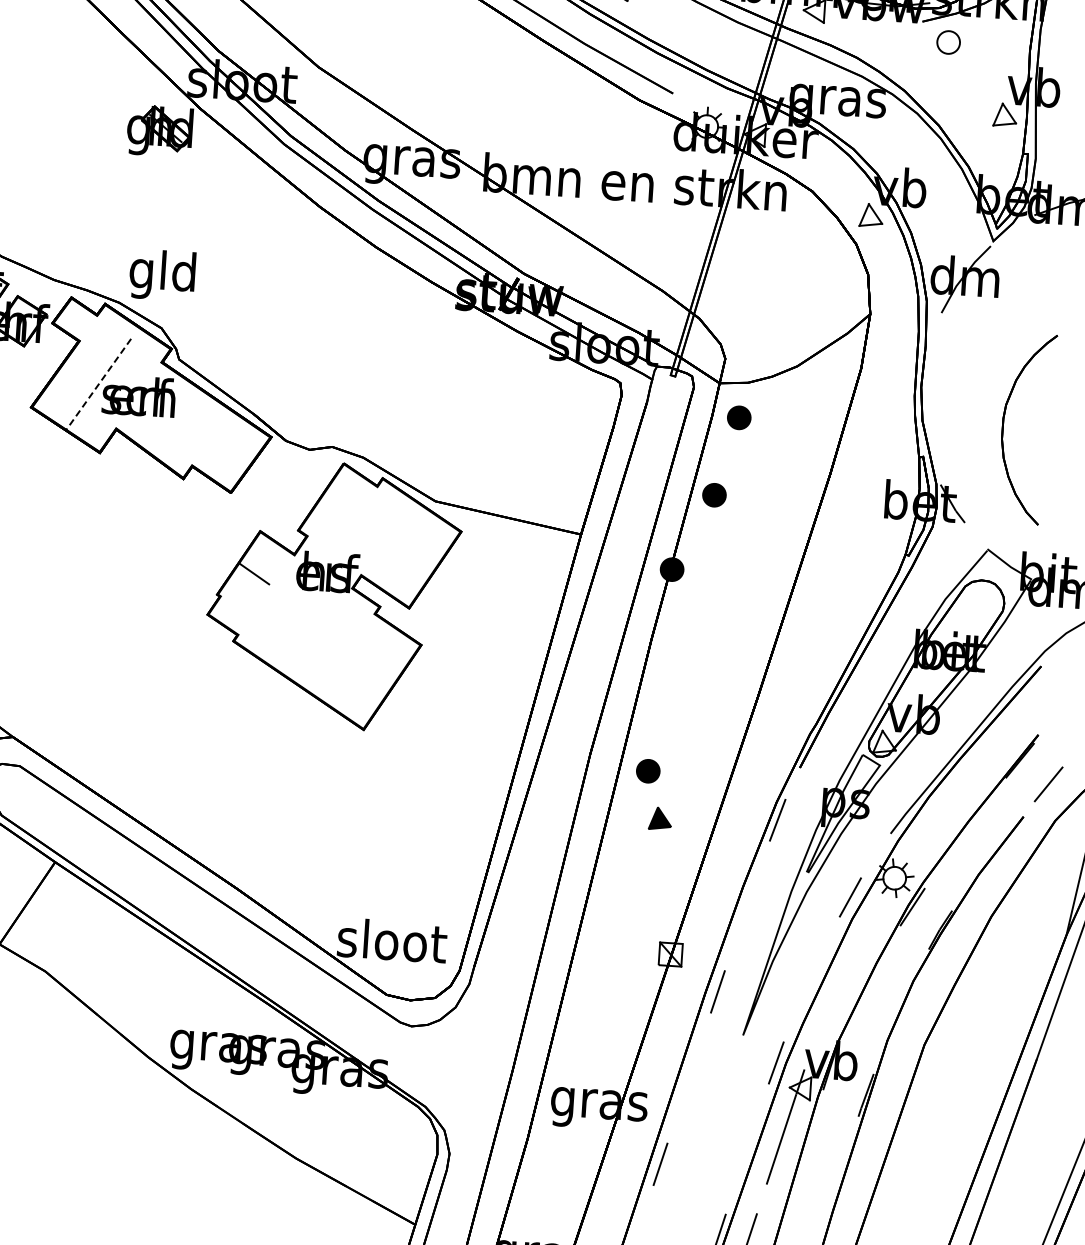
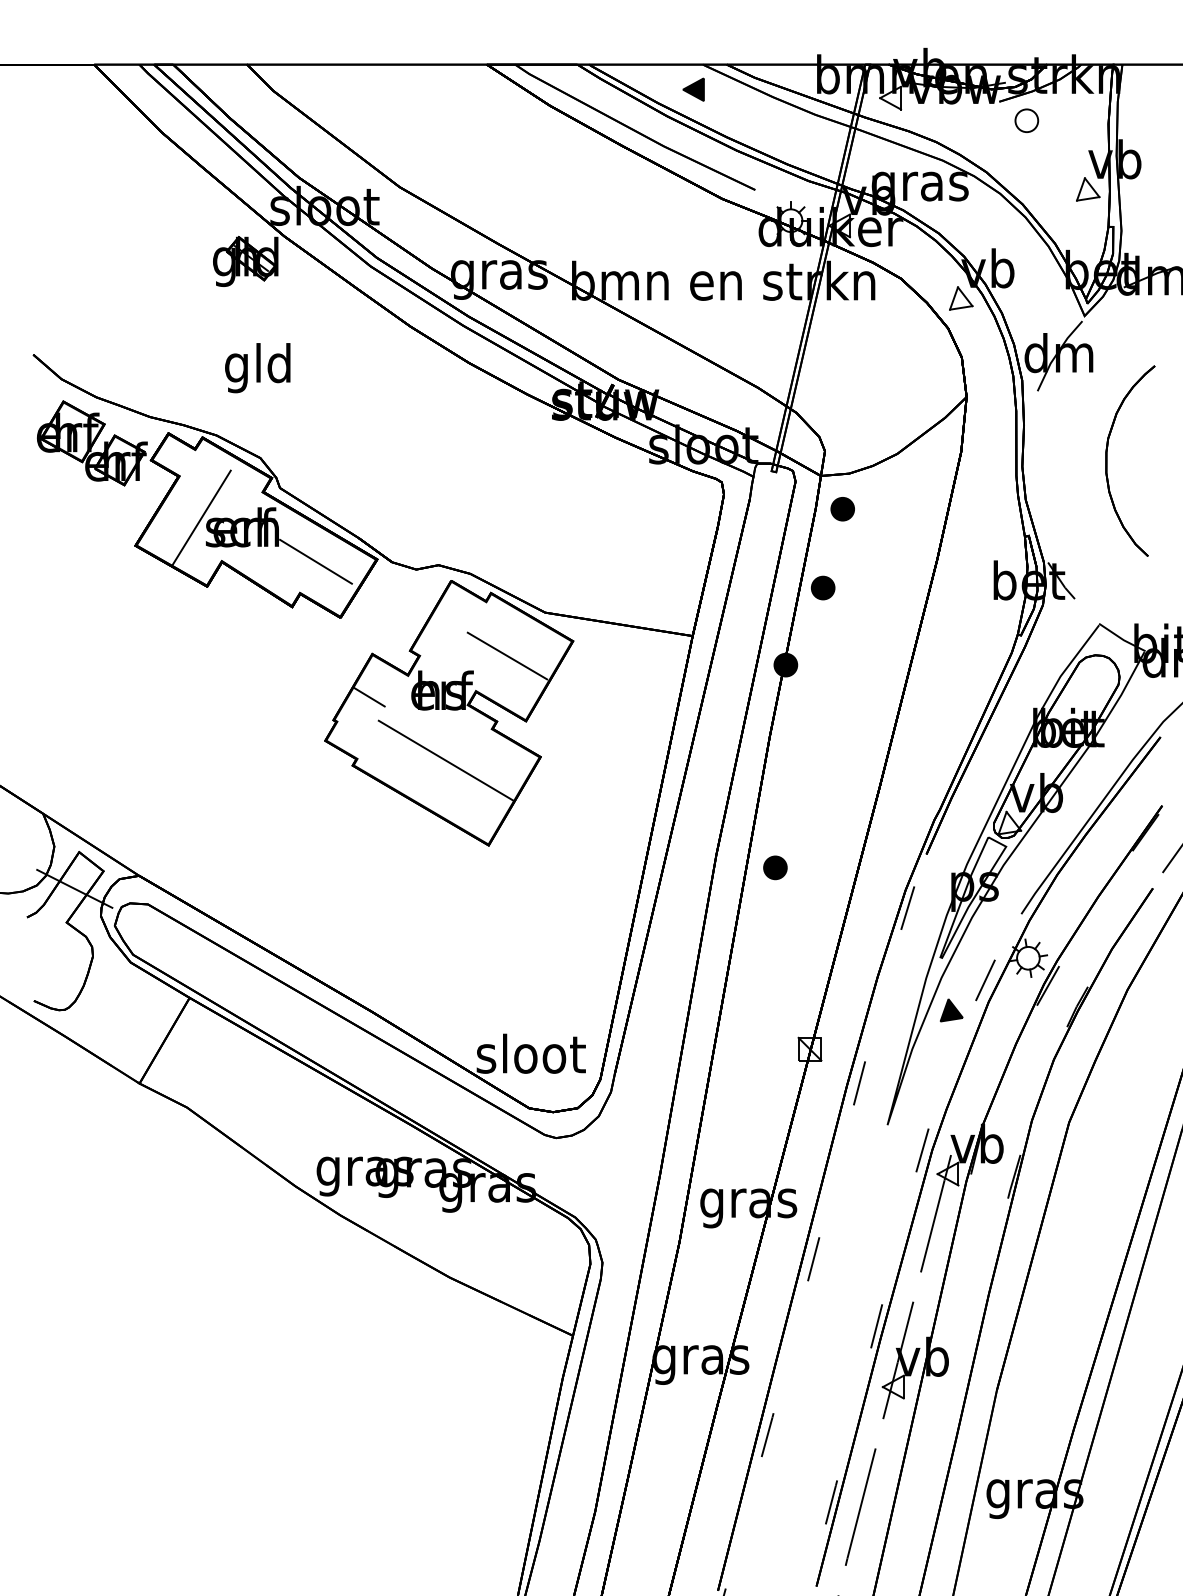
text: (162, 275) -> (257, 368), moved
line: (98, 384) -> (201, 518), dashed -> solid
part: (1003, 426) -> (1107, 460), moved
line: (209, 435) -> (315, 561), added
line: (395, 541) -> (507, 655), added
line: (326, 642) -> (445, 760), added
part: (660, 818) -> (951, 1010), moved

